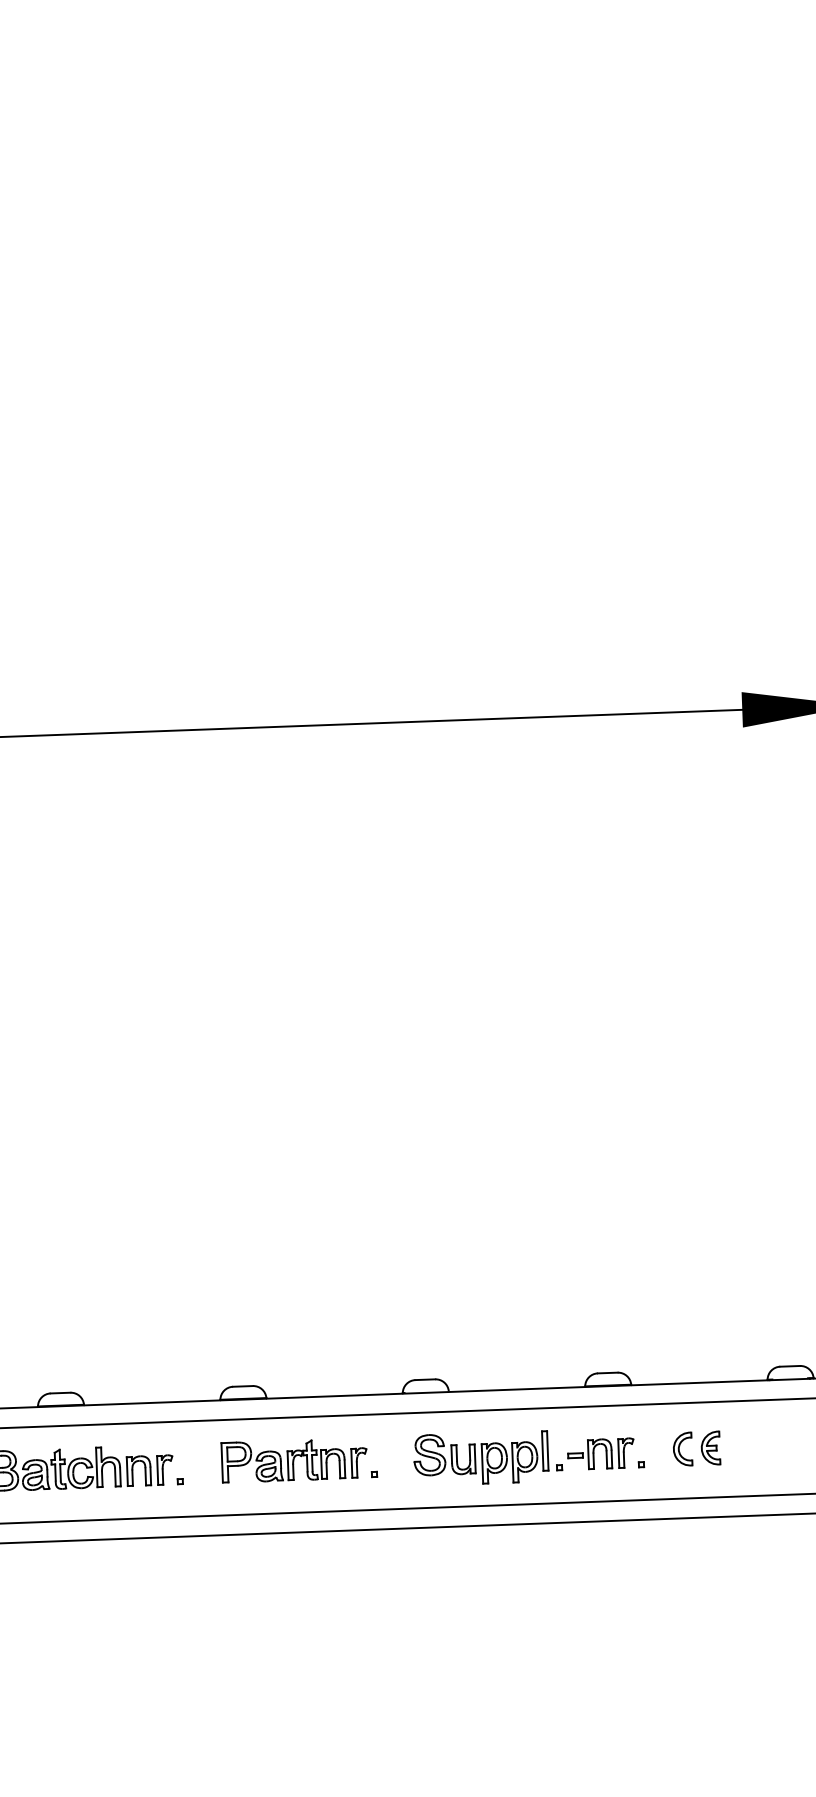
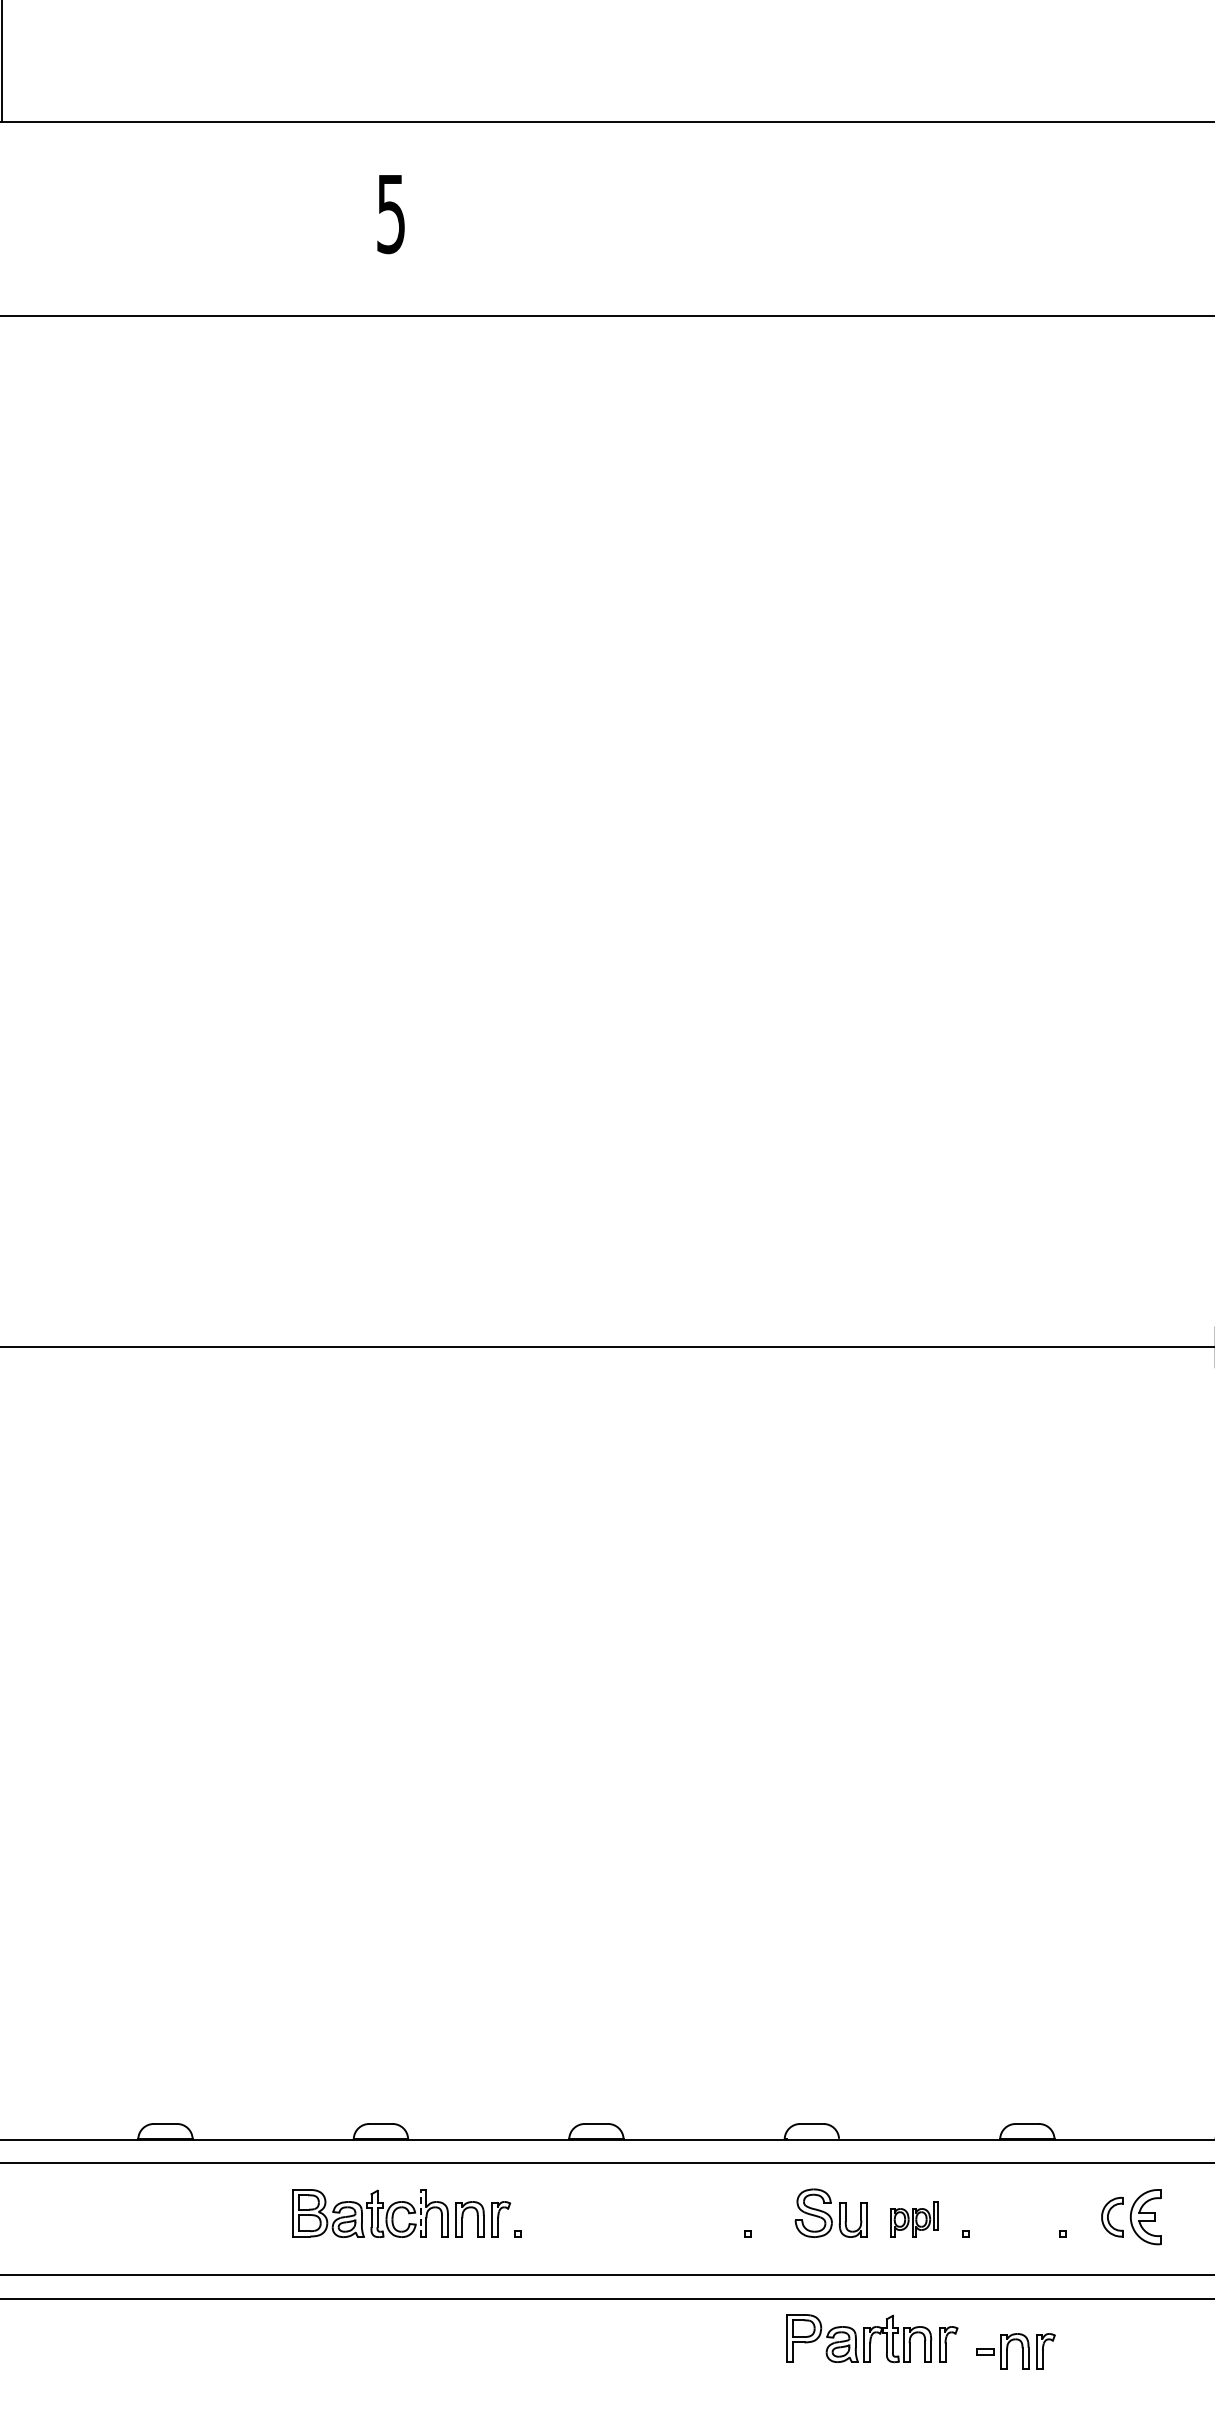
part: (710, 1448) -> (1145, 2217), size x1.4
part: (606, 1454) -> (1022, 2351), moved
part: (515, 1457) -> (914, 2219), size x0.6
part: (294, 1460) -> (872, 2338), moved
line: (96, 1466) -> (420, 2212), solid -> dashed

